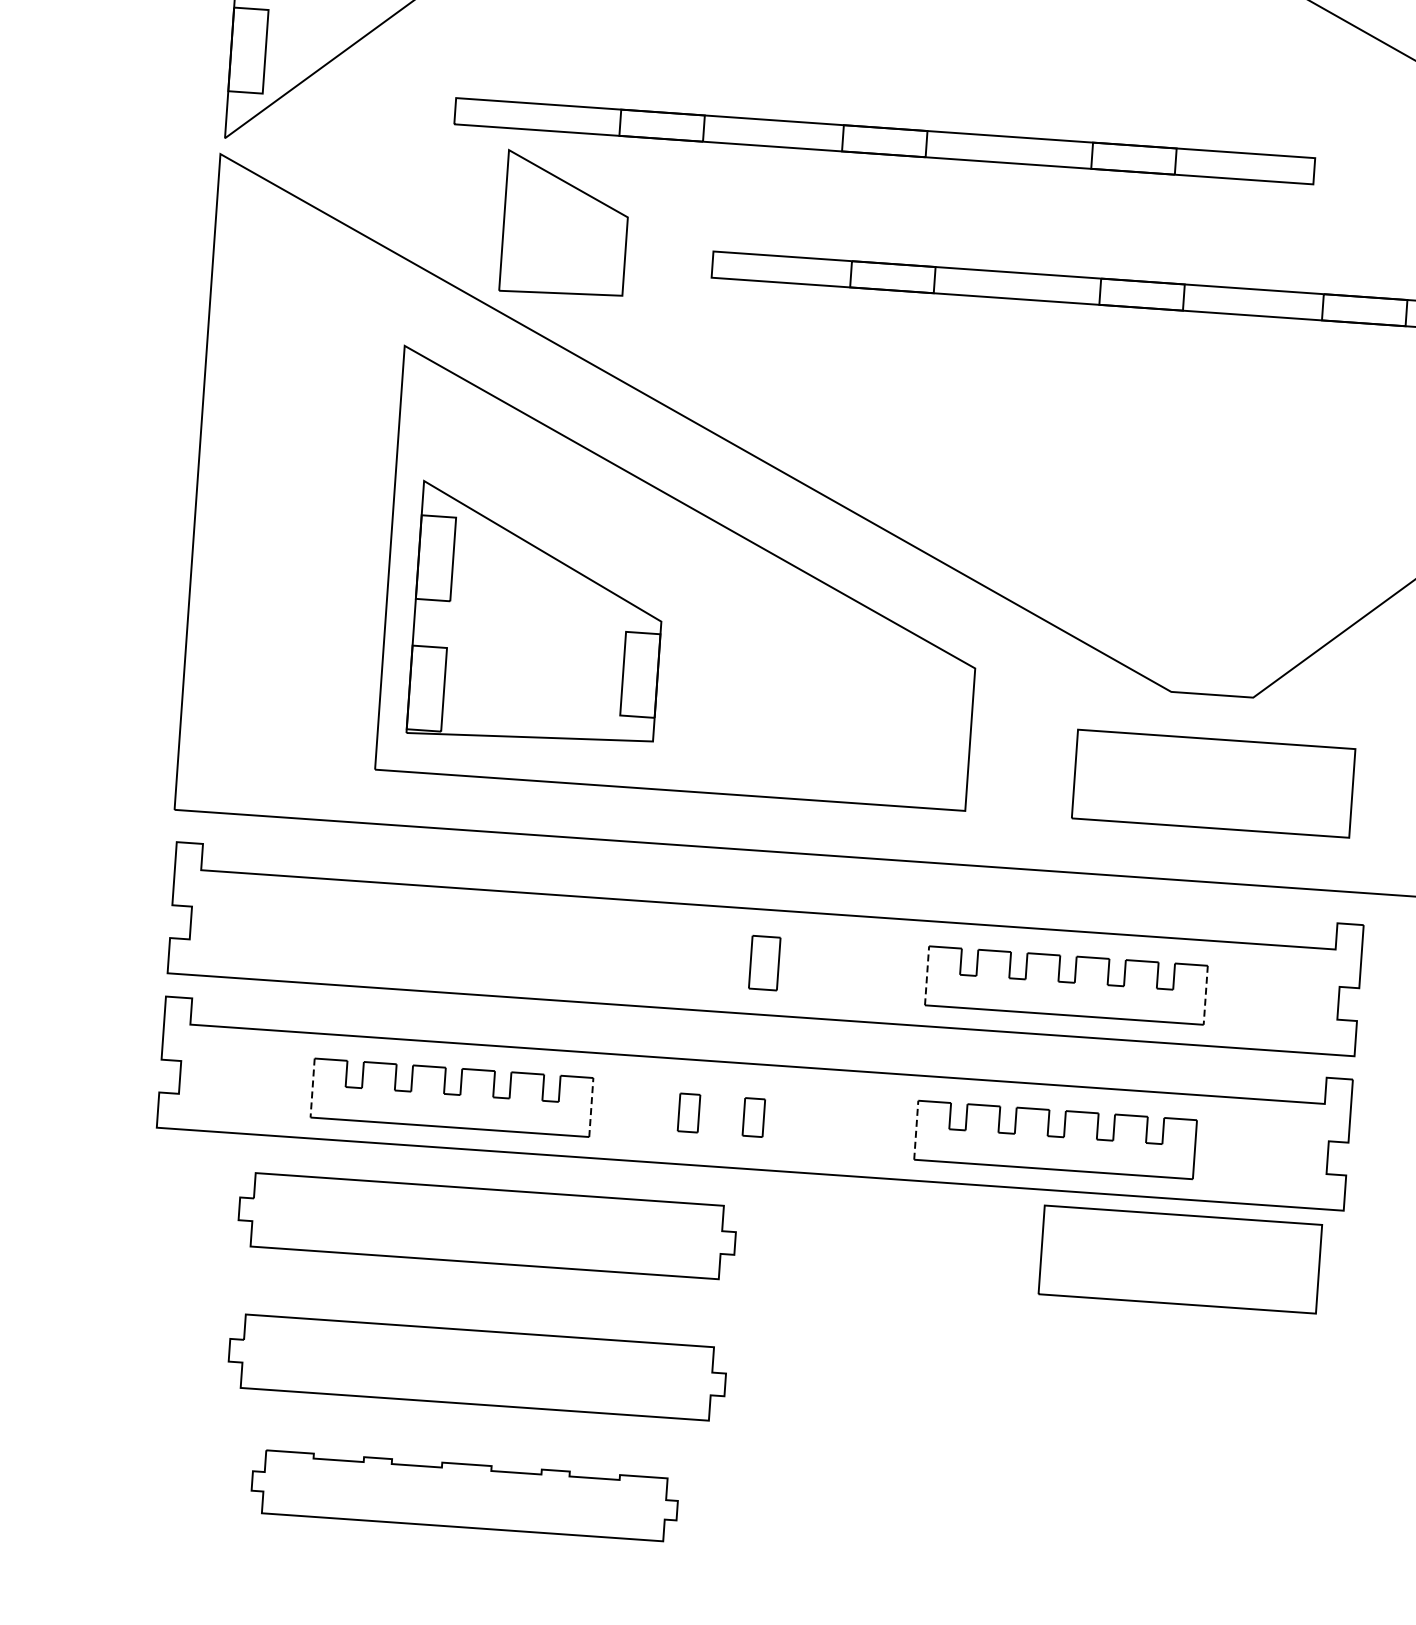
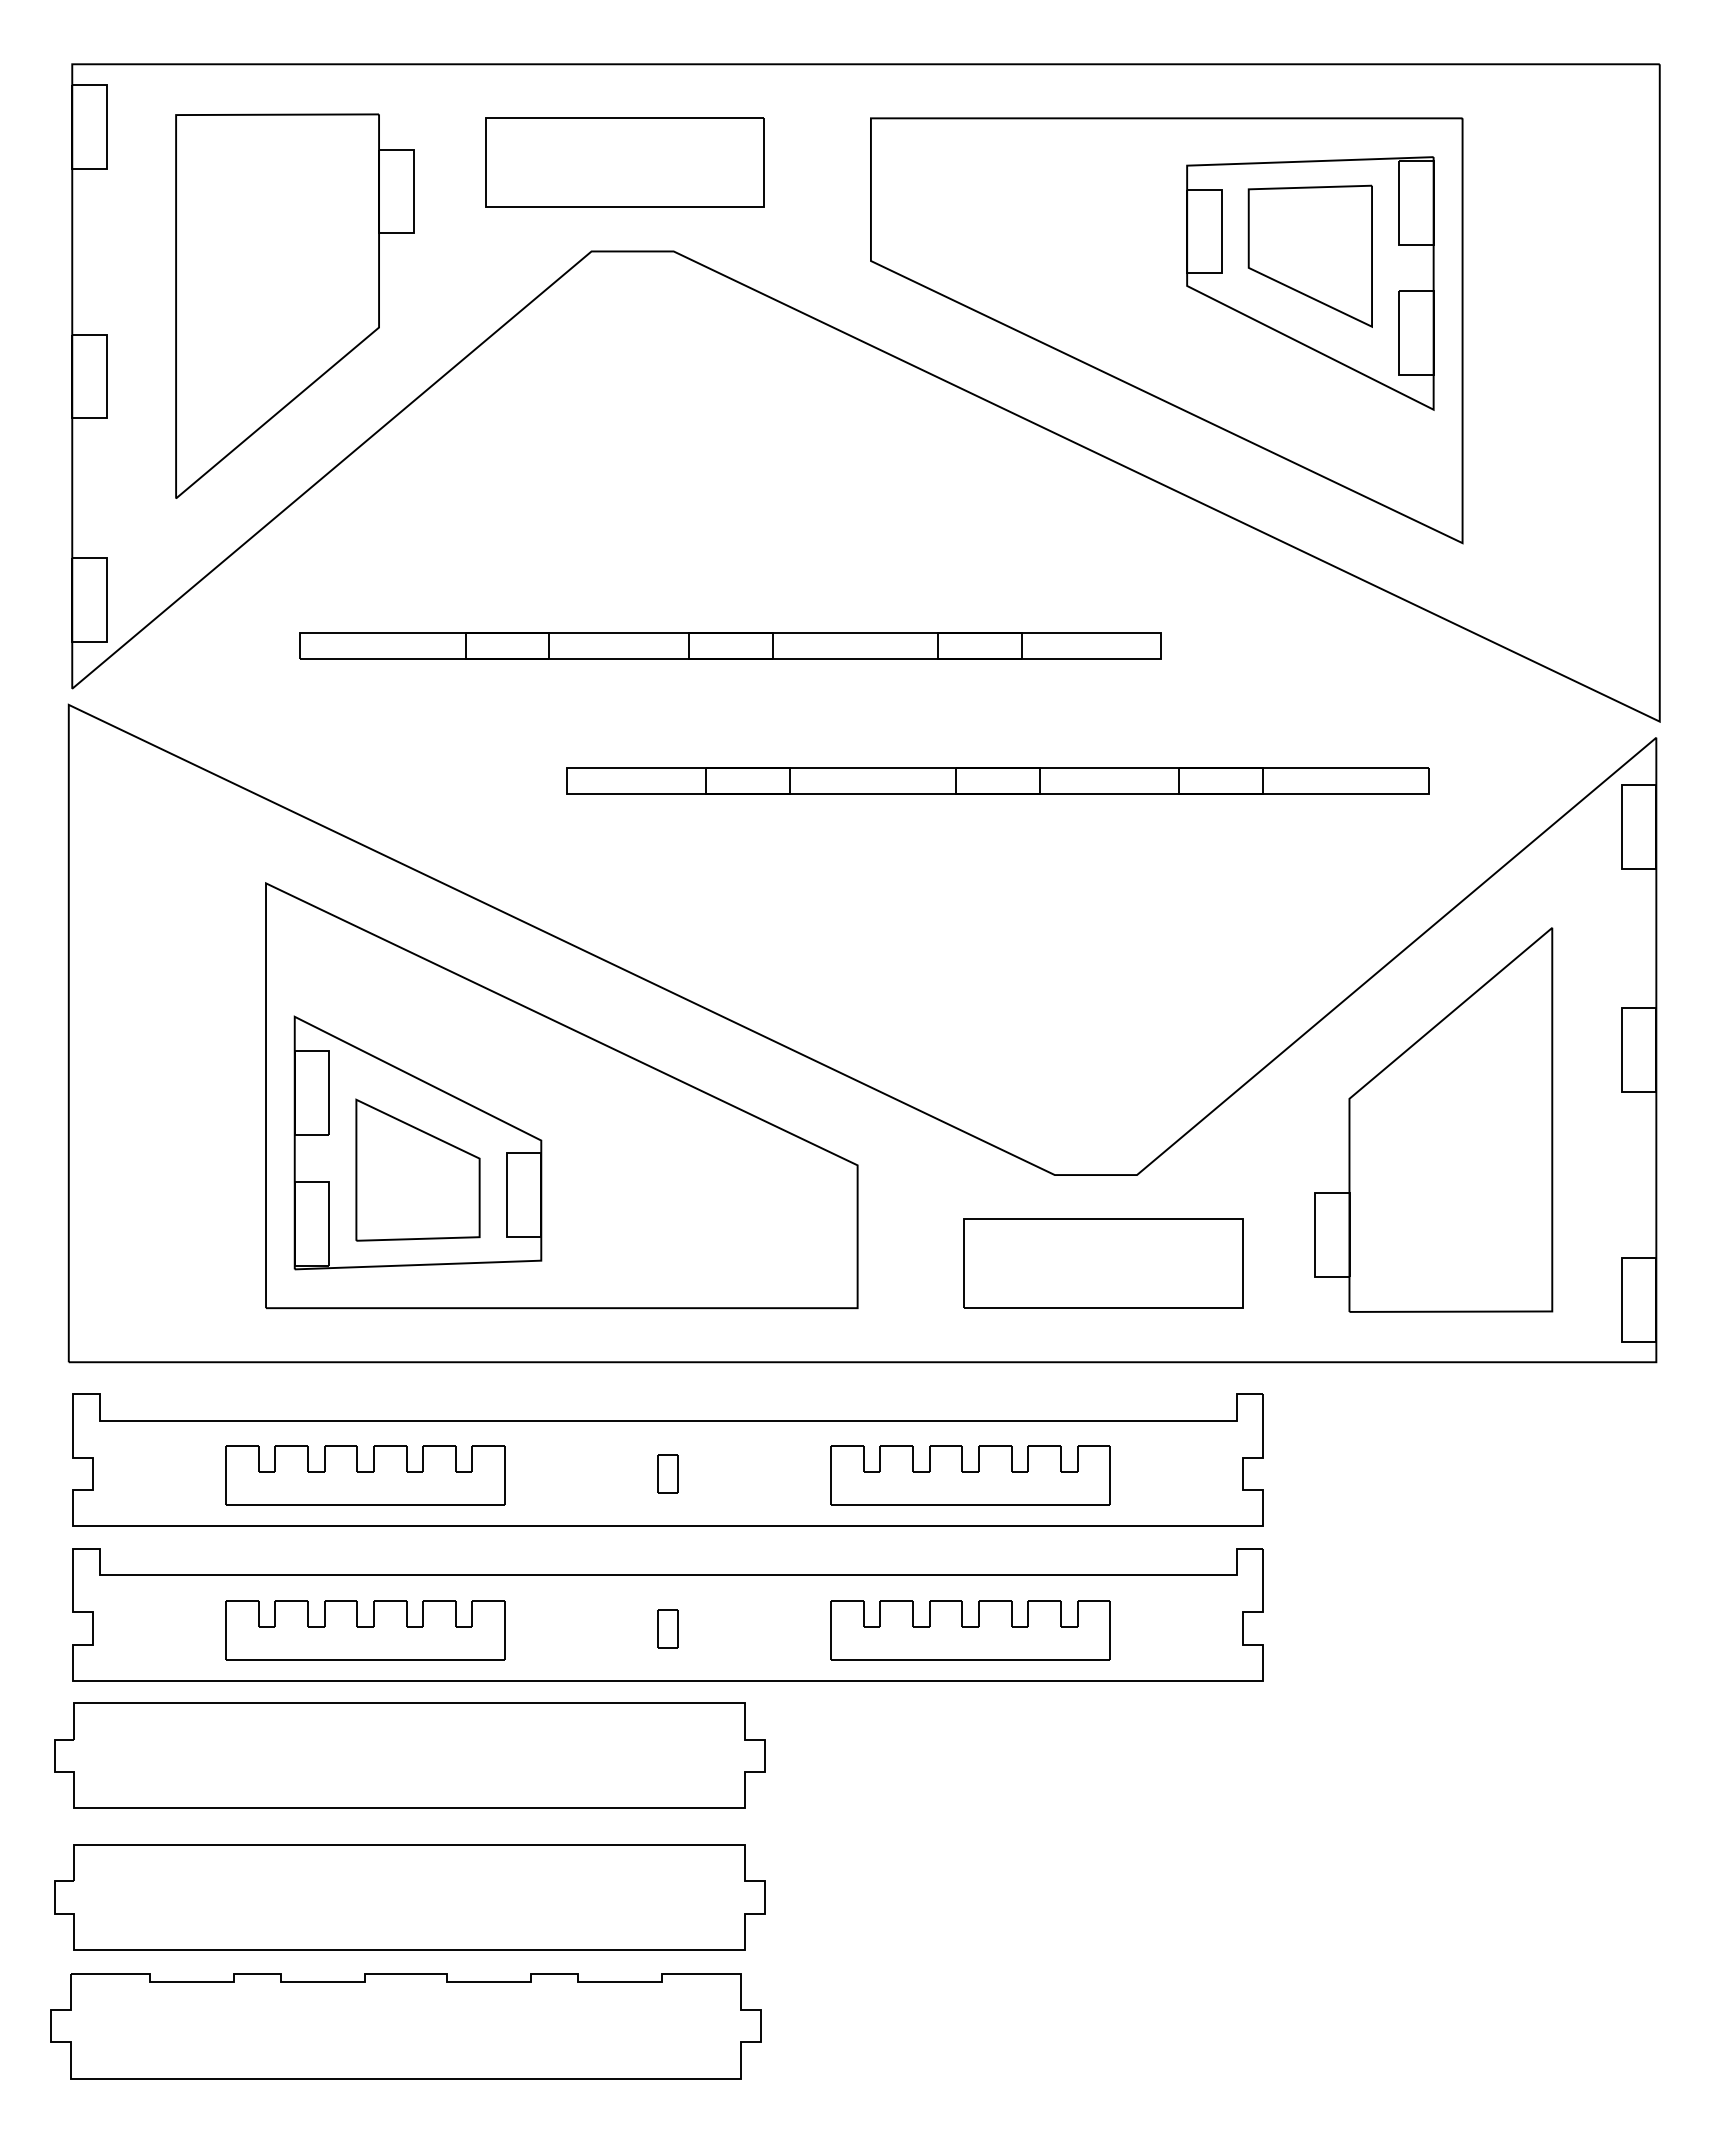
part: (565, 223) -> (417, 1169), moved
part: (462, 943) -> (365, 1475), added
part: (764, 962) -> (667, 1473), size x0.71
line: (927, 976) -> (831, 1475), dashed -> solid
line: (1205, 995) -> (1110, 1475), dashed -> solid
line: (312, 1088) -> (225, 1630), dashed -> solid
line: (591, 1107) -> (505, 1630), dashed -> solid
part: (688, 1112) -> (602, 1628), removed
line: (916, 1130) -> (831, 1630), dashed -> solid
part: (487, 1225) -> (409, 1755), size x1.43
part: (1180, 1259) -> (1103, 1740), removed
part: (477, 1367) -> (409, 1897), size x1.43
part: (464, 1495) -> (405, 2026), size x1.67

